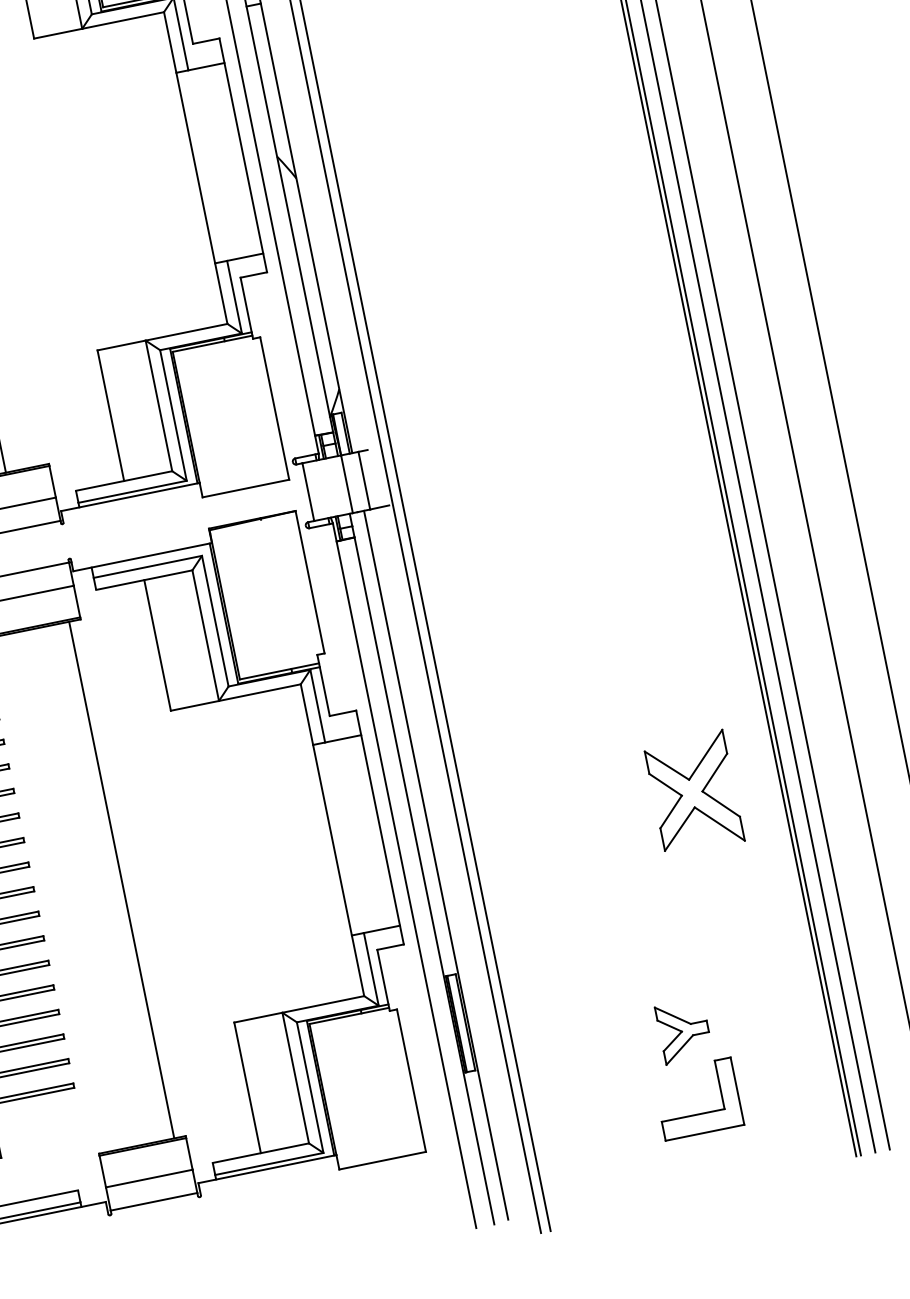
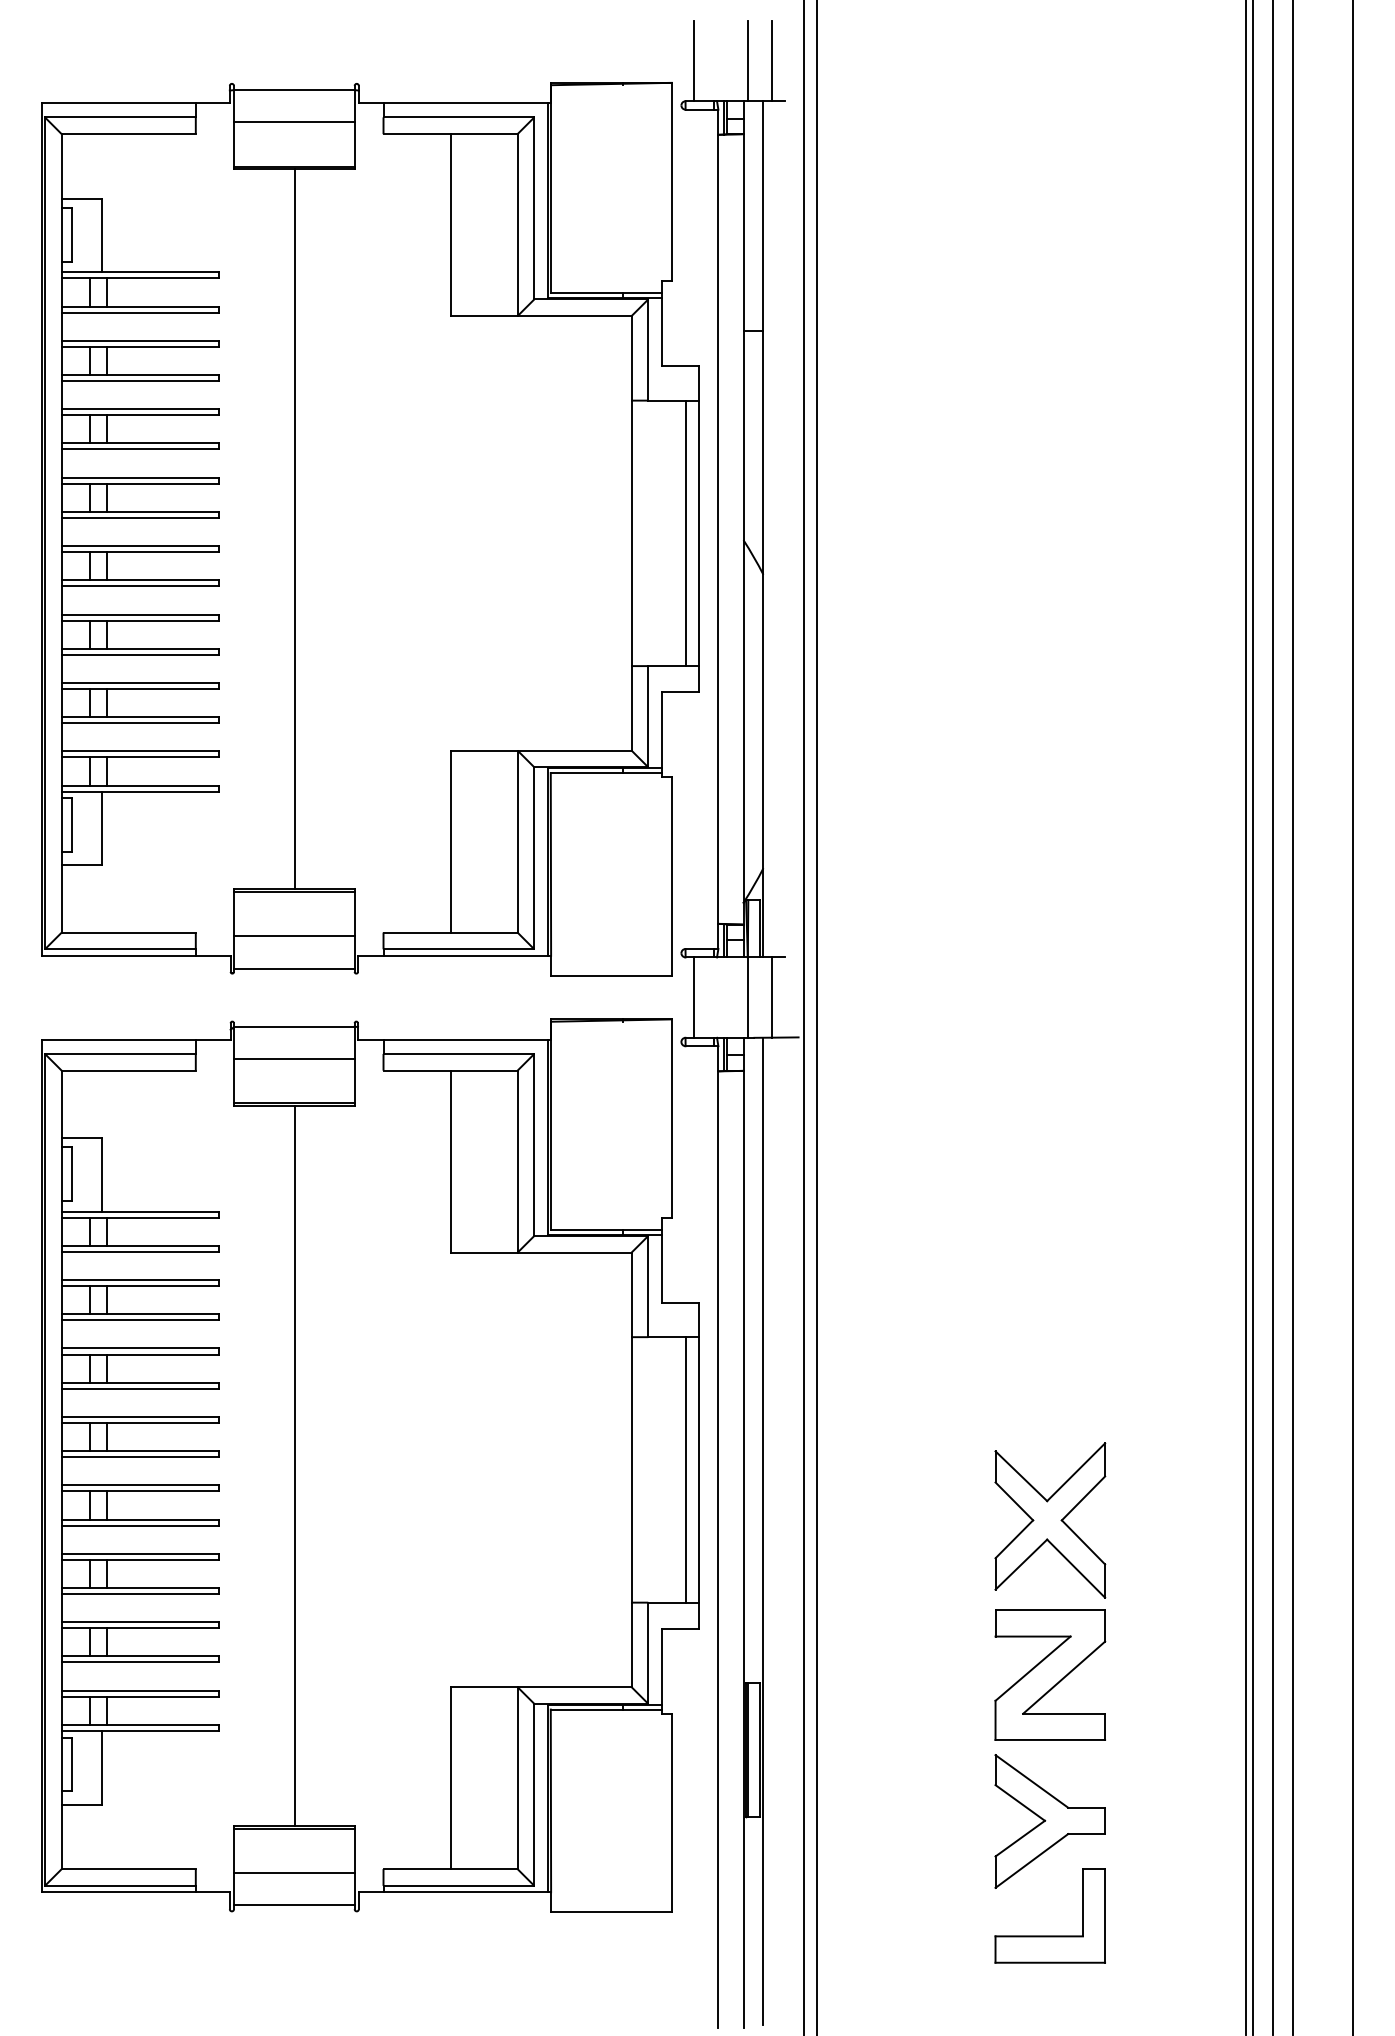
line: (234, 160) -> (685, 533), added
part: (694, 793) -> (1050, 1520), moved
line: (371, 832) -> (685, 1469), added
line: (121, 879) -> (294, 1465), moved
part: (663, 925) -> (1050, 1674), added
part: (683, 1031) -> (1049, 1821), size x1.67

